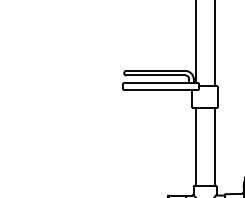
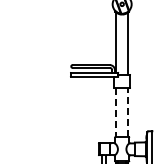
line: (196, 146) -> (116, 112), solid -> dashed
line: (215, 146) -> (128, 112), solid -> dashed

